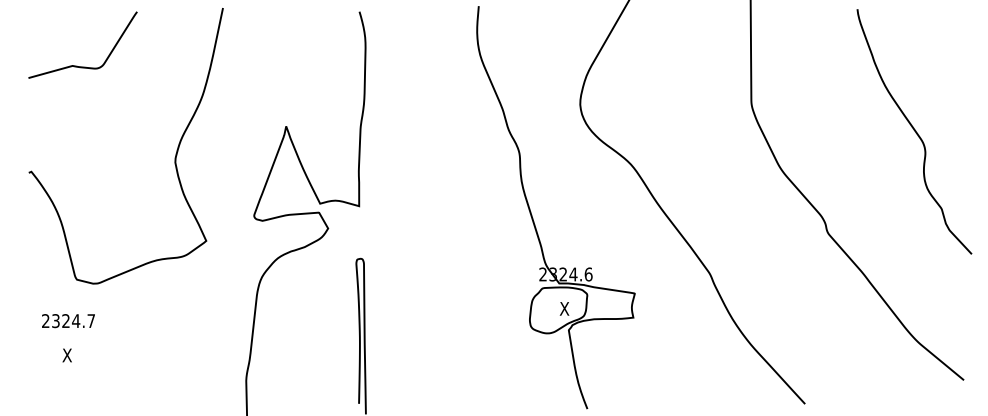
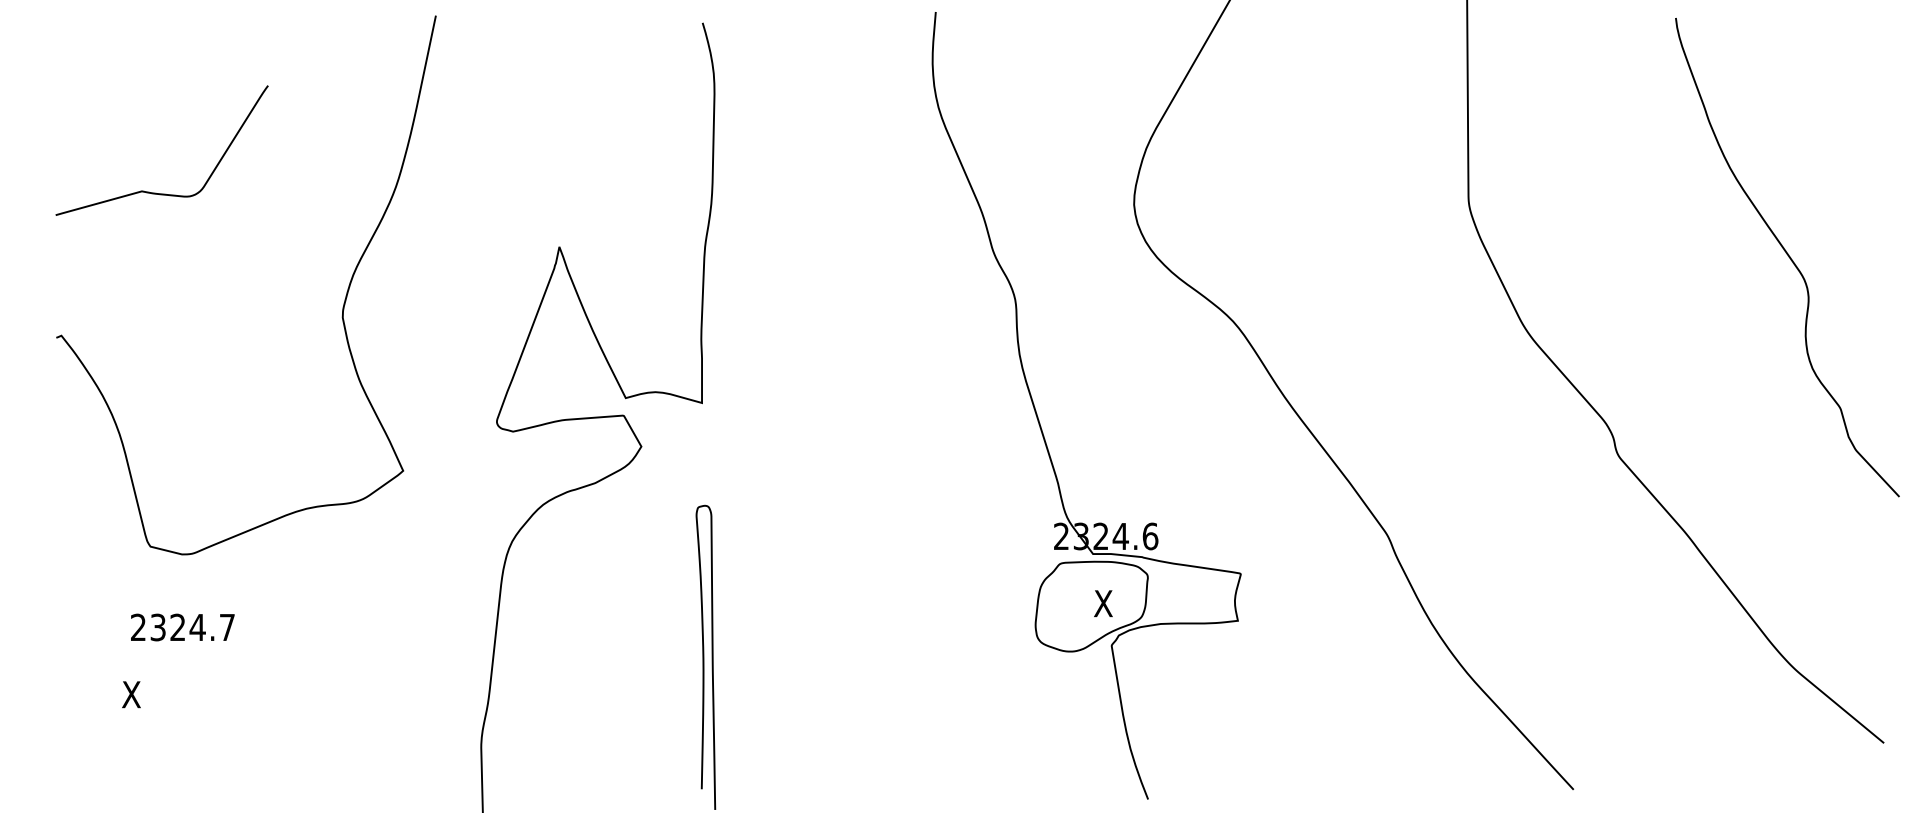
curve: (77, 65) -> (151, 190), moved
text: (68, 321) -> (182, 628), moved

